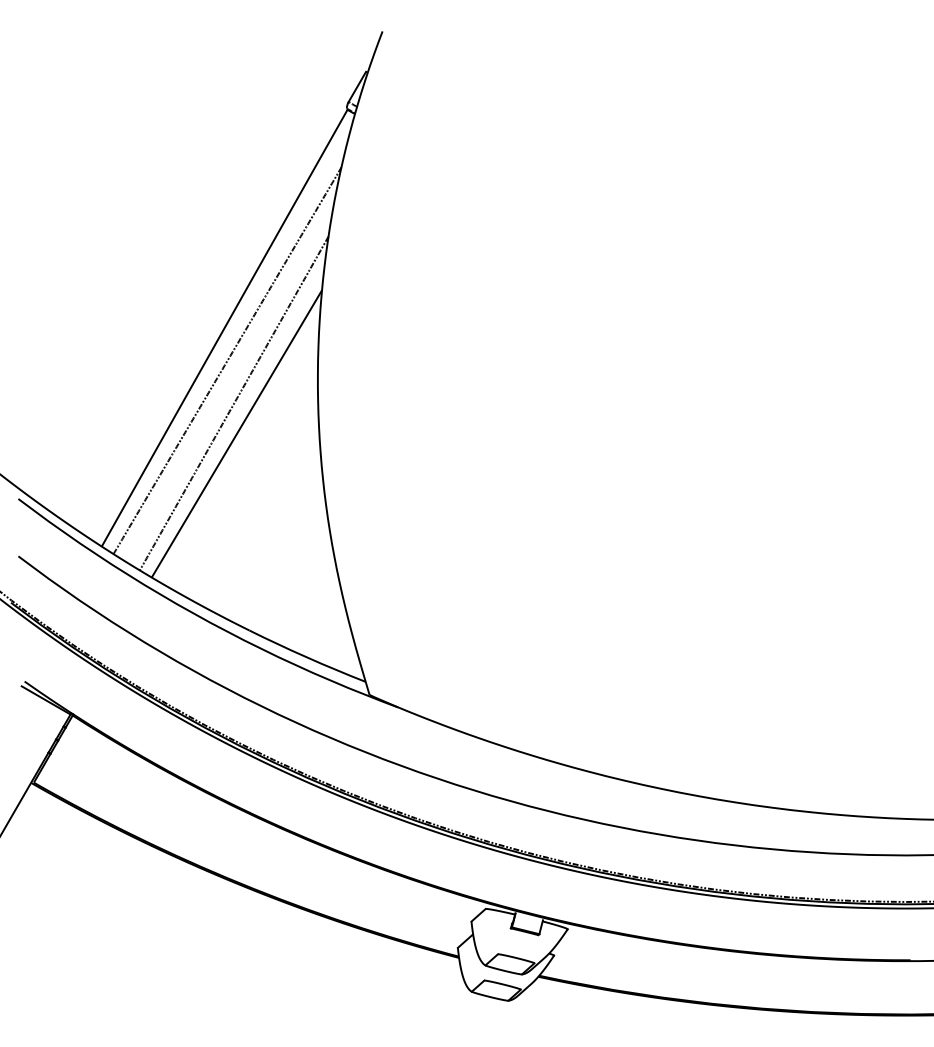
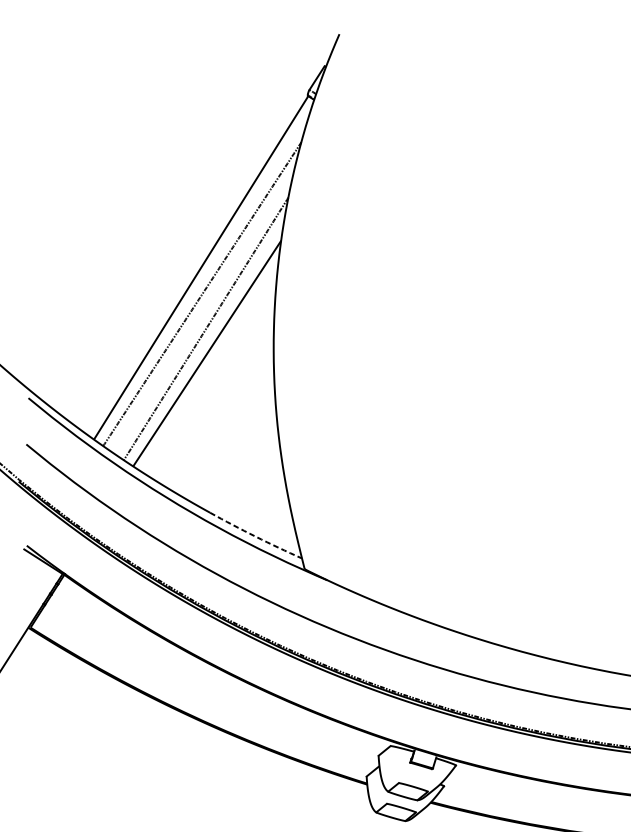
arc: (307, 657) -> (255, 536), solid -> dashed

